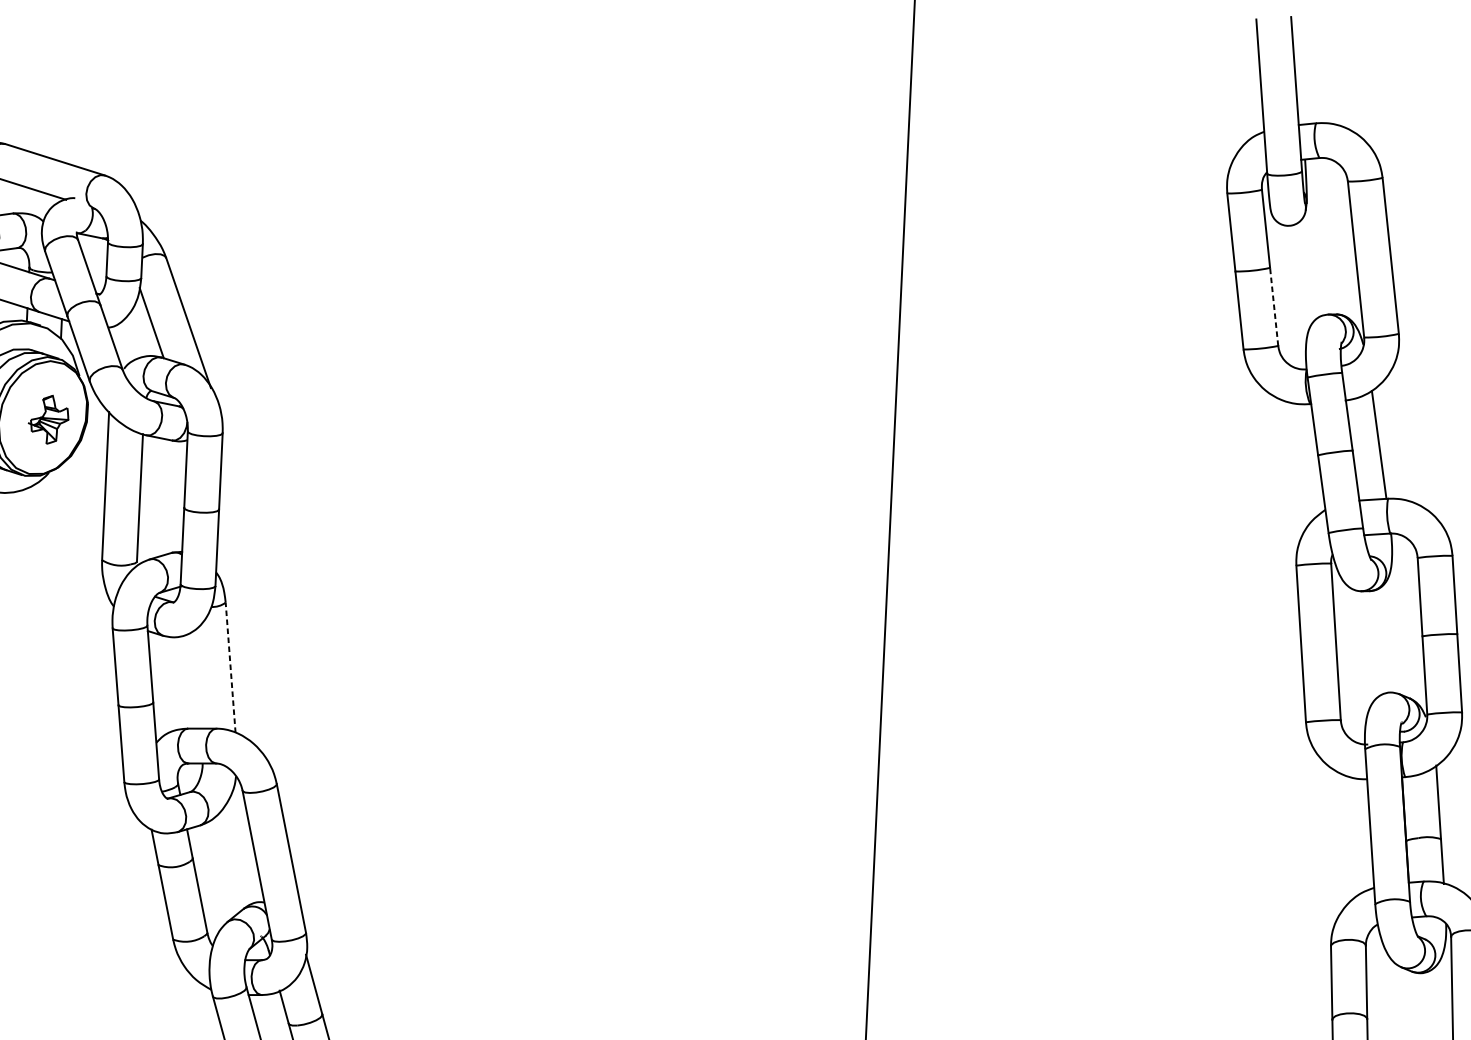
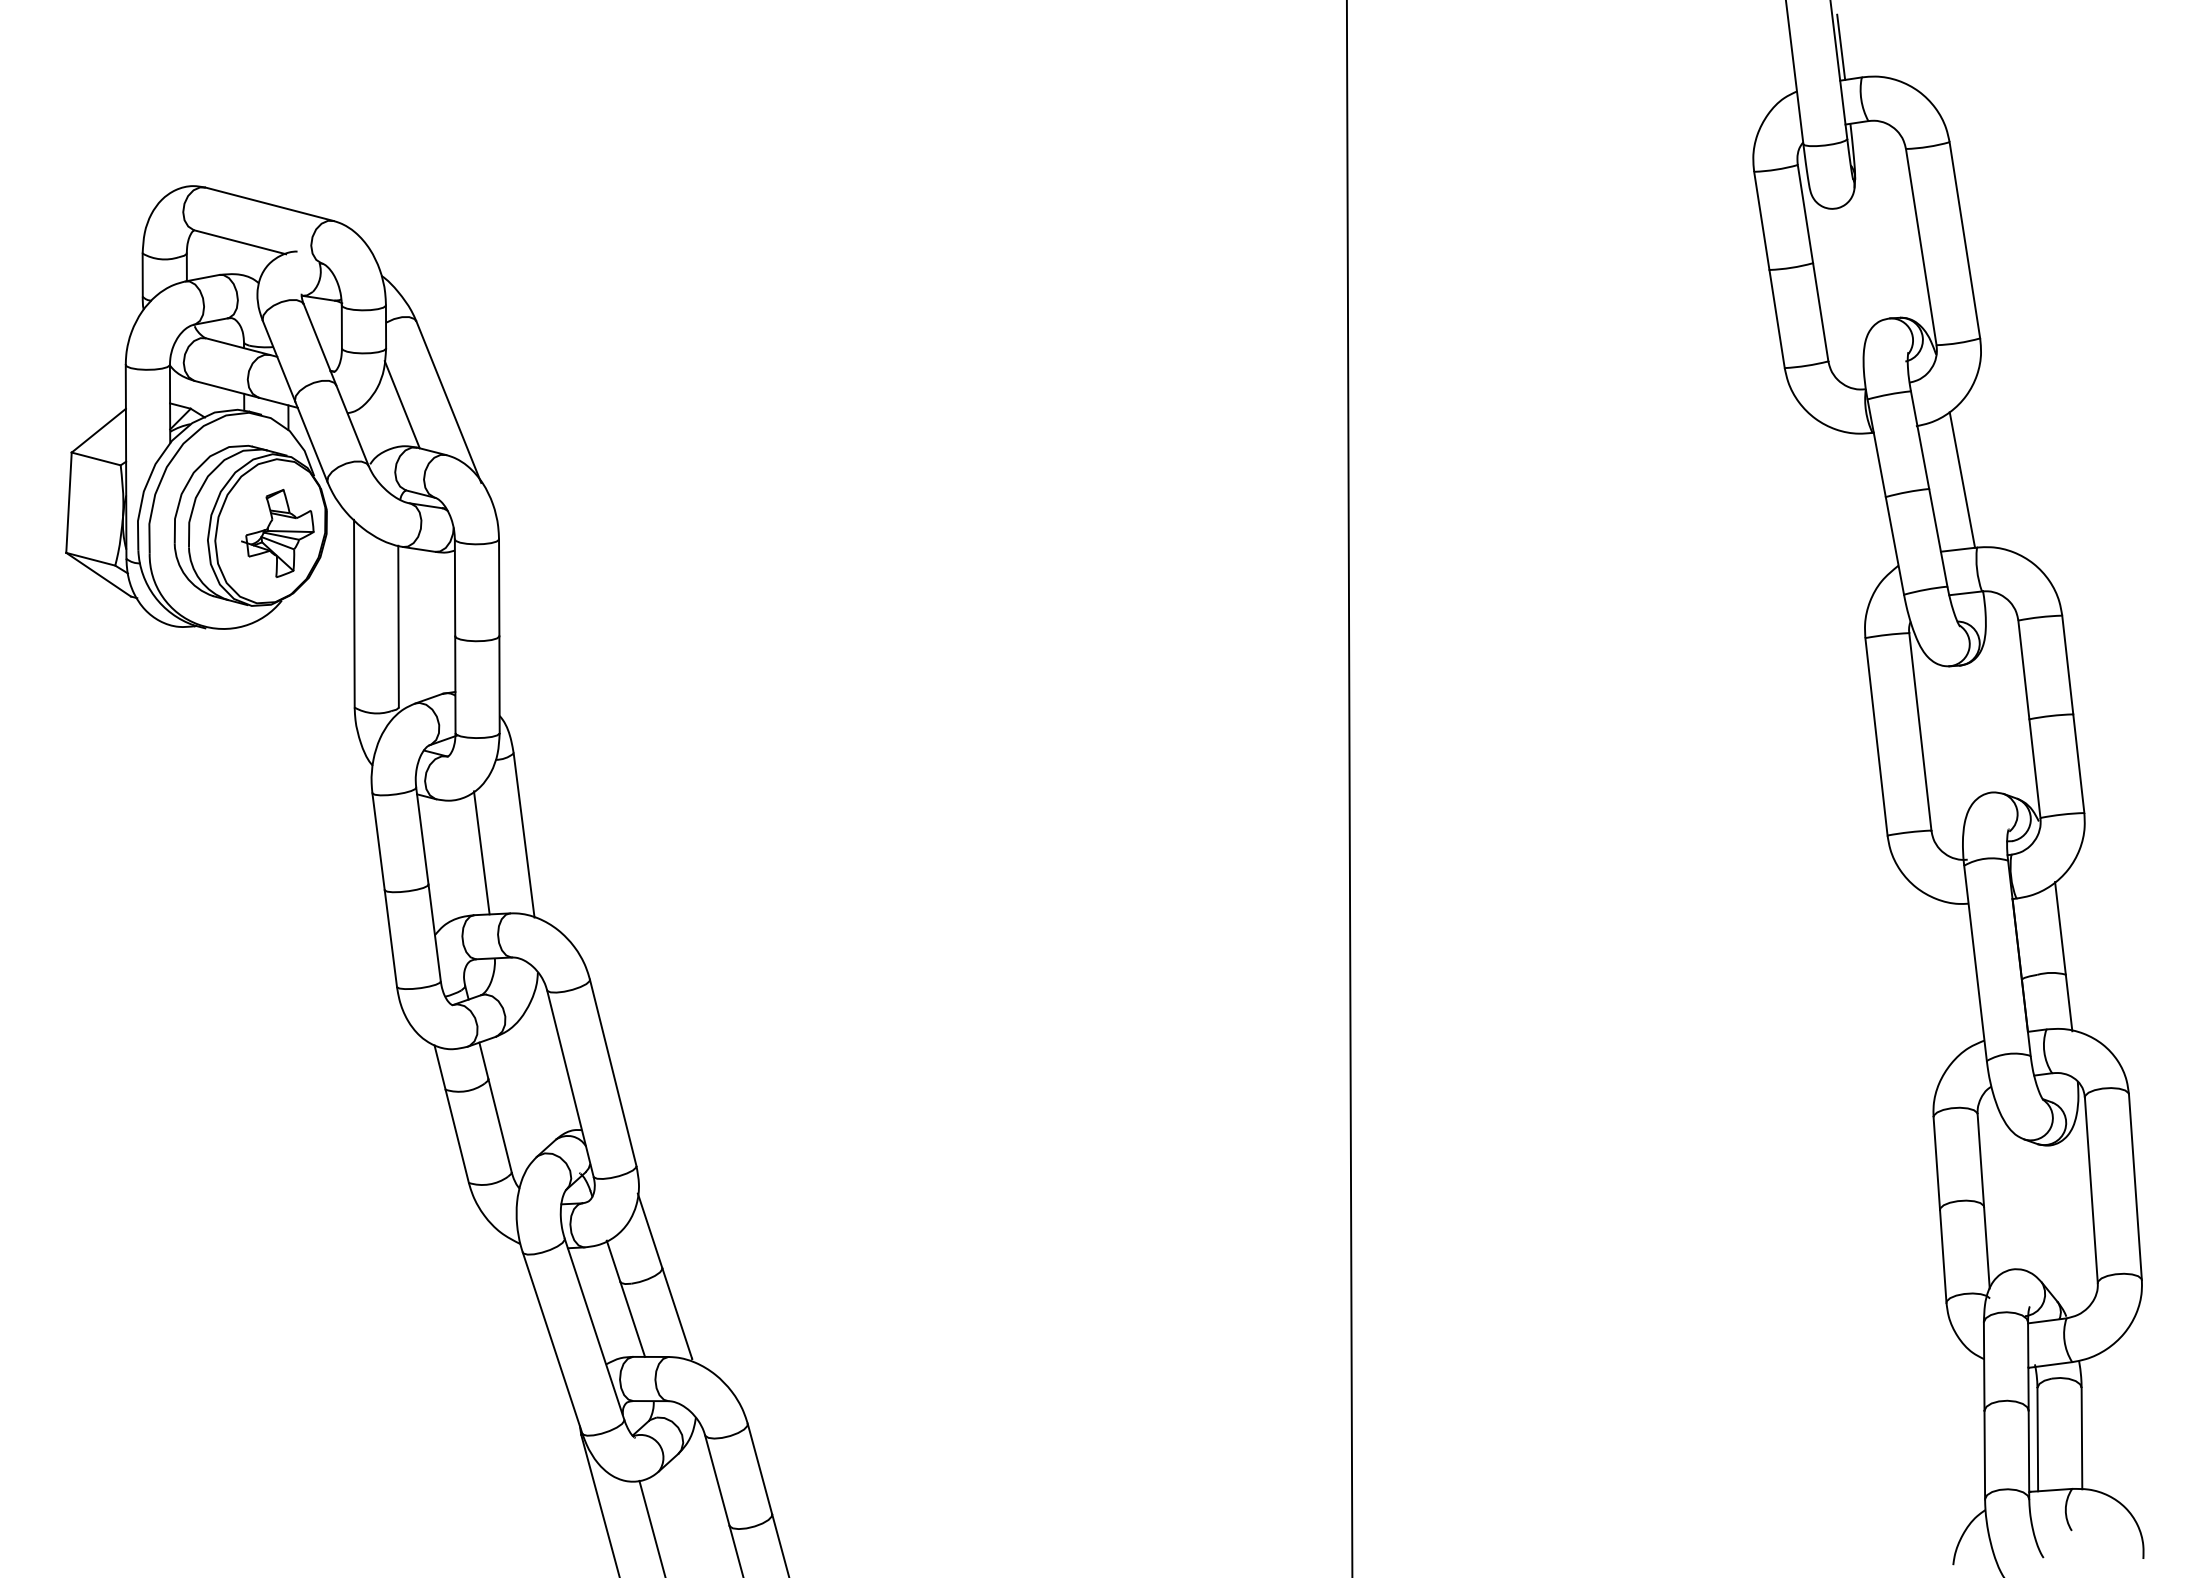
line: (1301, 98) -> (1841, 46), added
line: (1273, 307) -> (1820, 312), dashed -> solid
part: (48, 419) -> (277, 533), size x1.43
line: (230, 667) -> (524, 835), dashed -> solid
line: (196, 679) -> (481, 852), added

